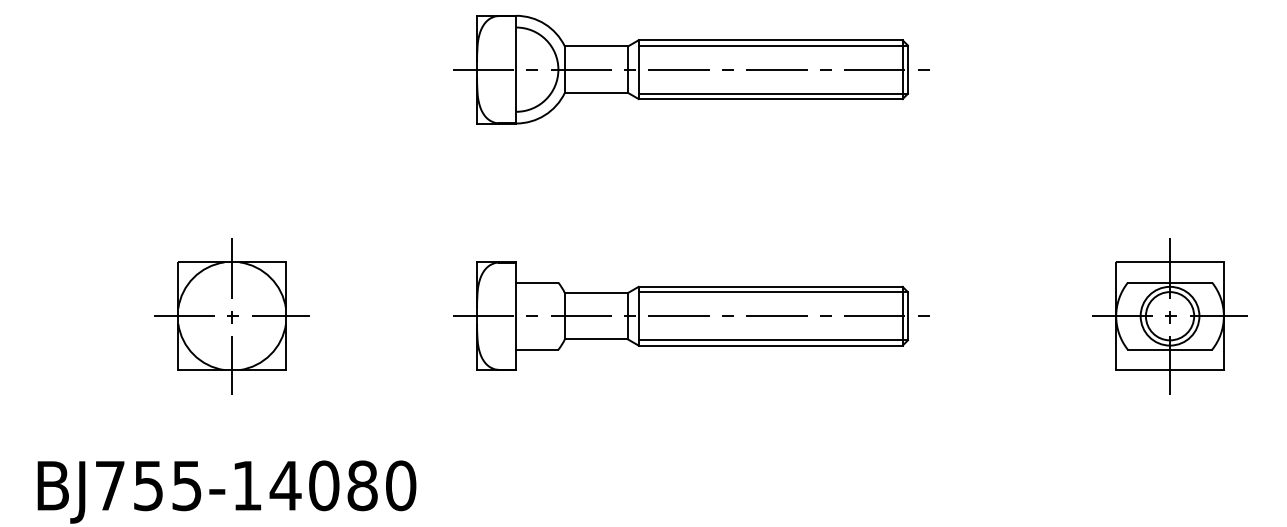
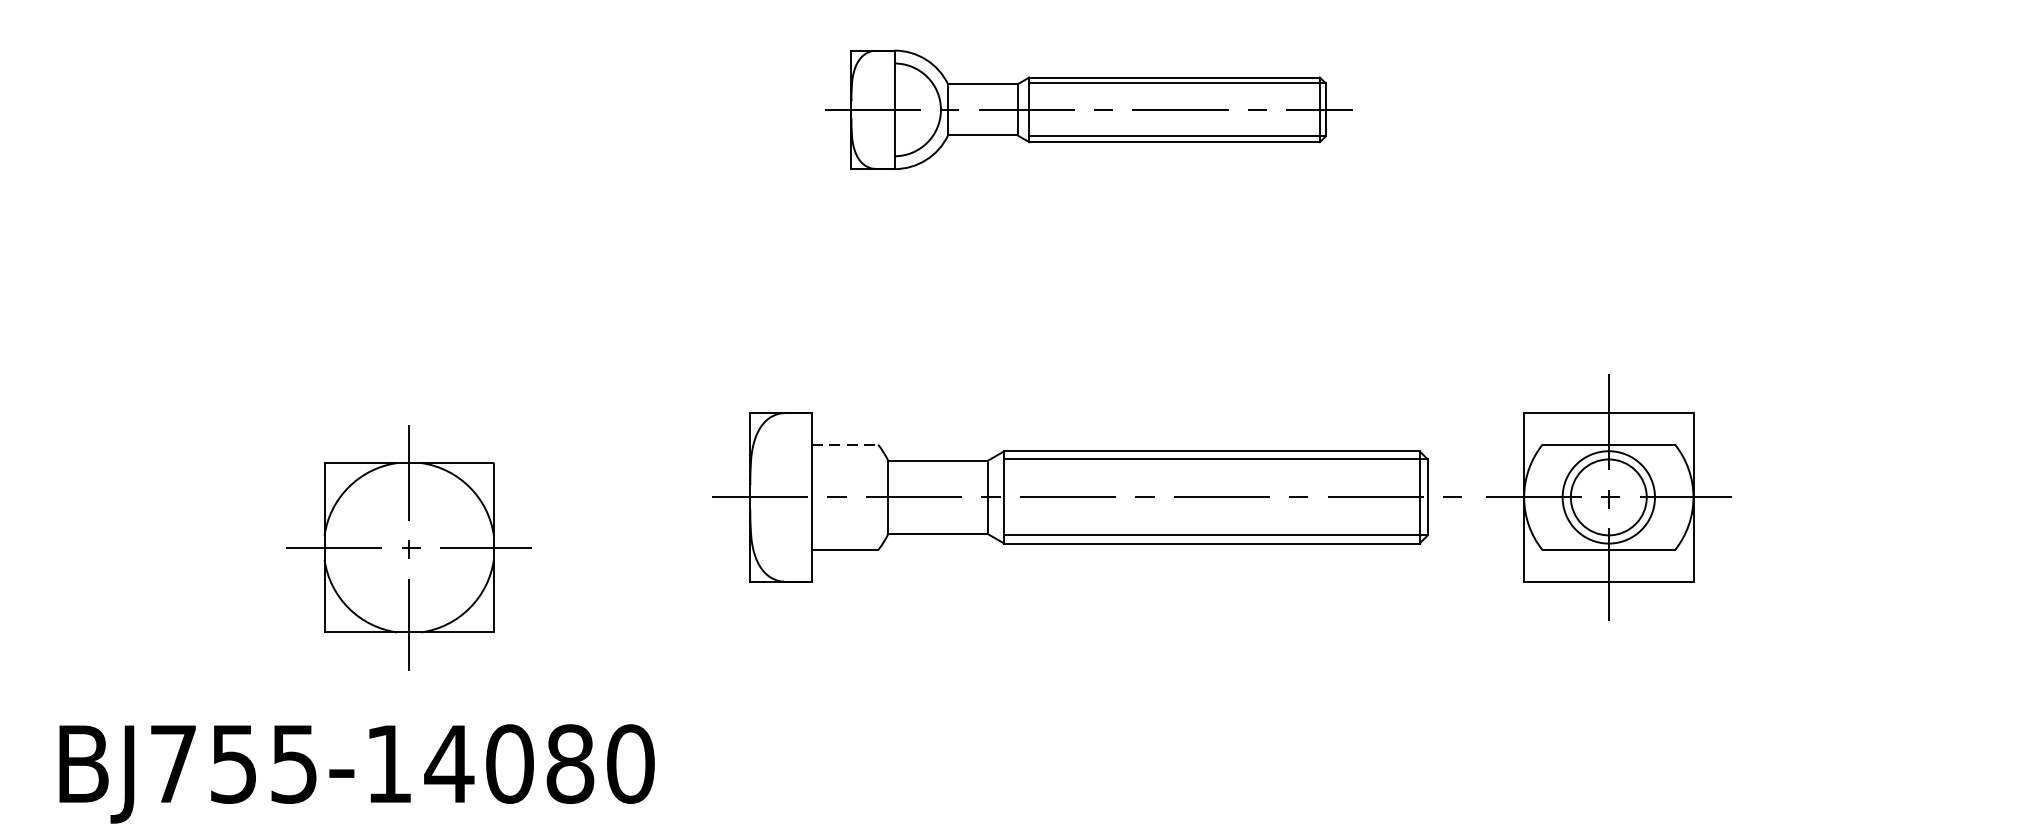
part: (691, 69) -> (1087, 109), size x0.7
line: (537, 282) -> (845, 444), solid -> dashed
part: (231, 316) -> (408, 548), moved
part: (1169, 316) -> (1607, 497), moved

